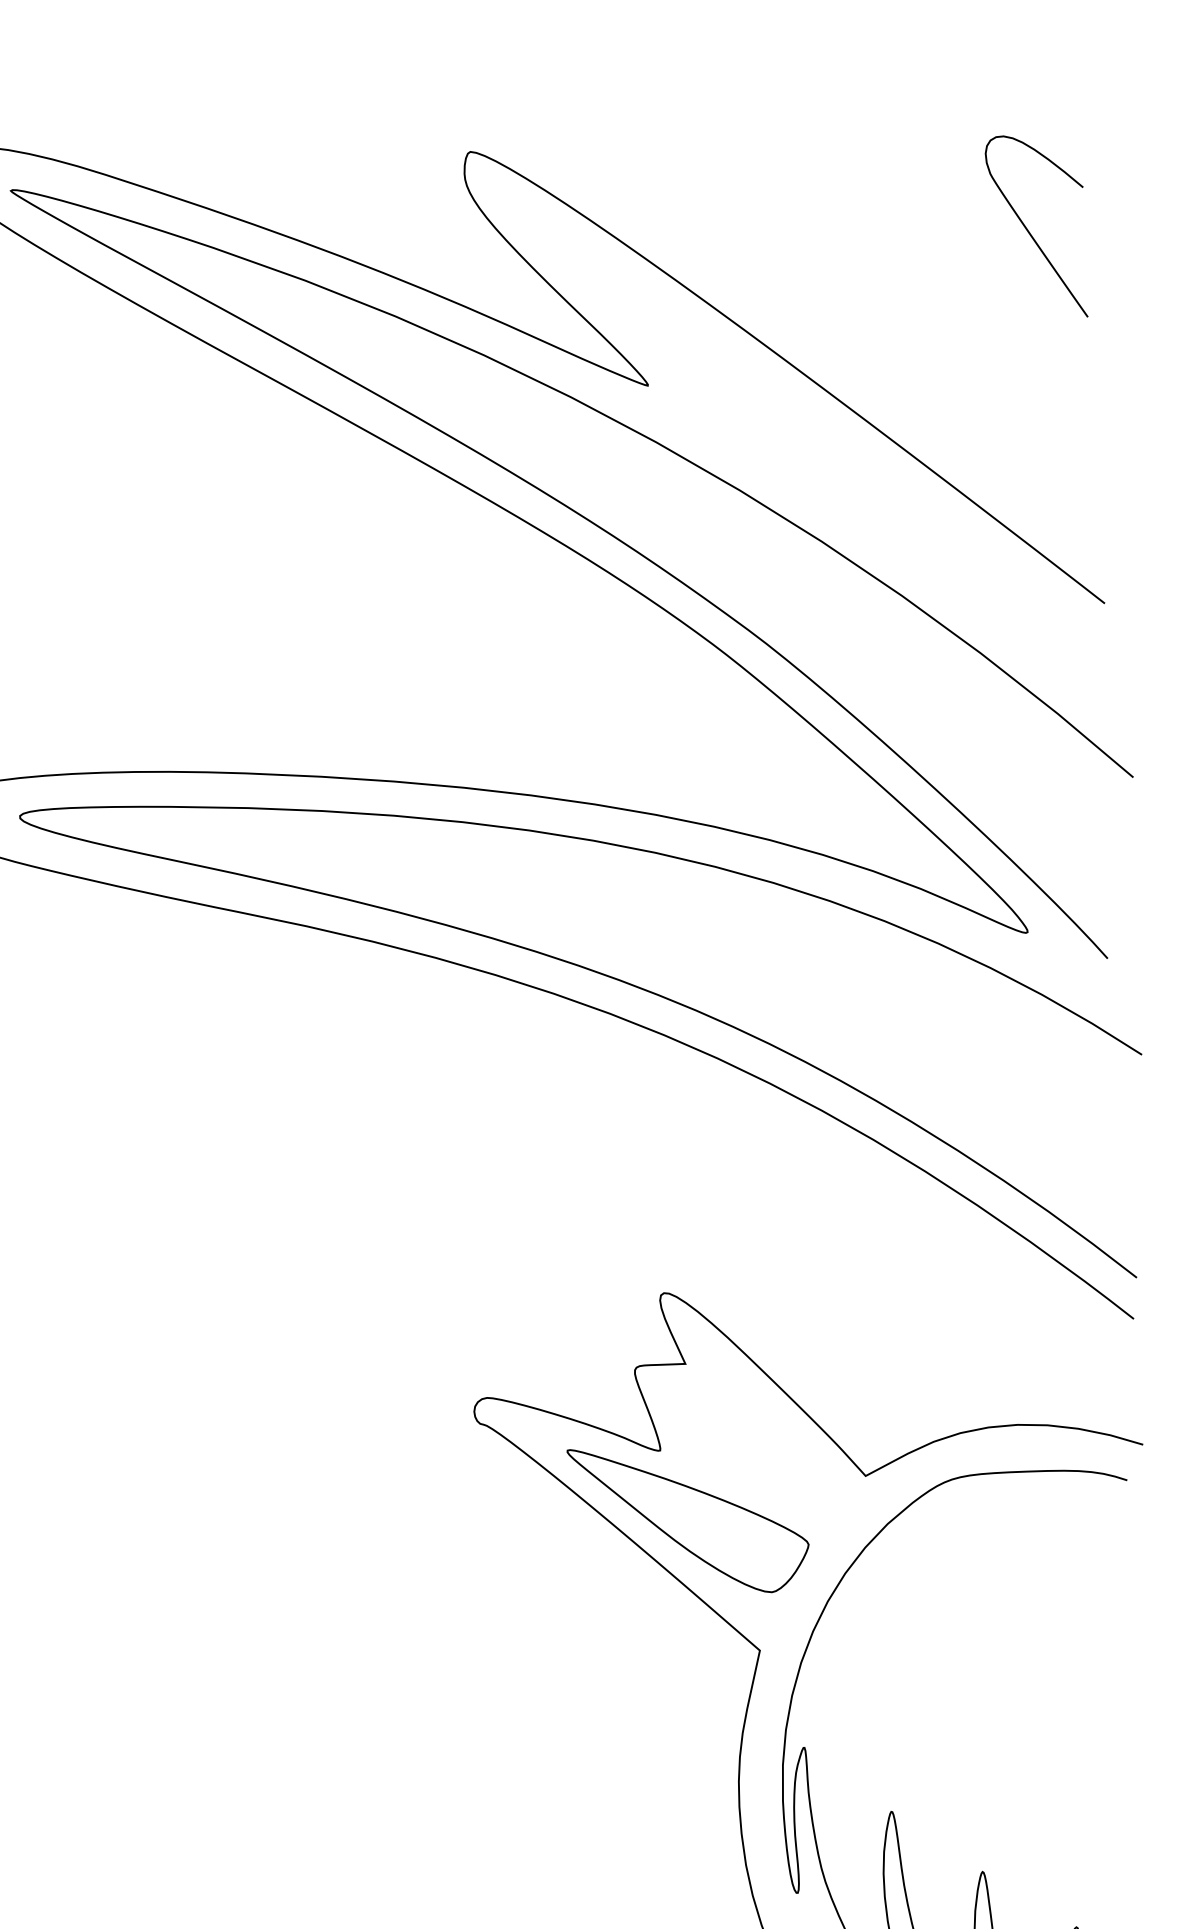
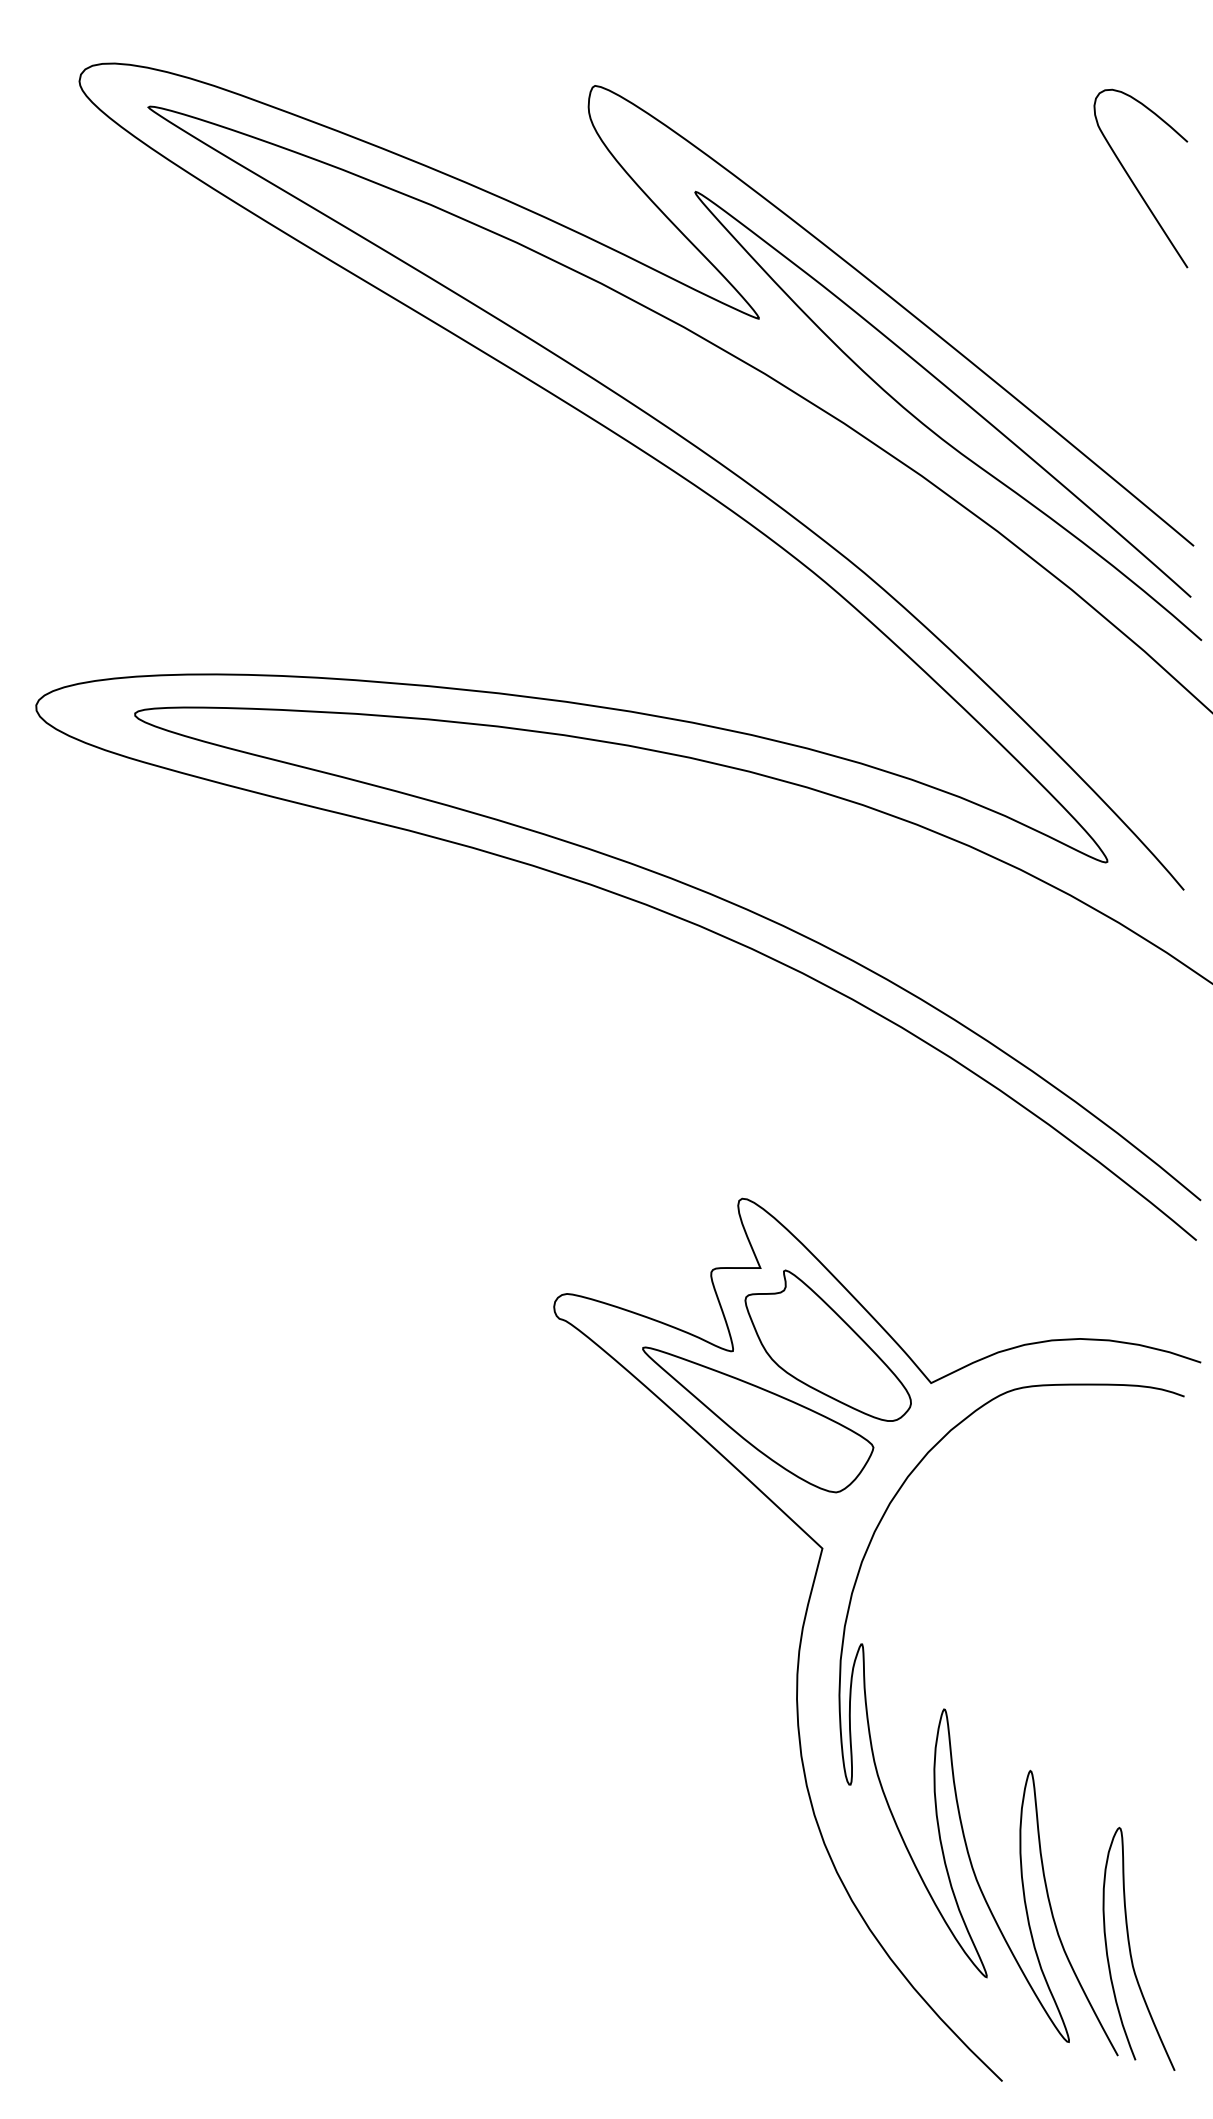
curve: (857, 461) -> (959, 399), added
part: (757, 1441) -> (827, 1345), added

